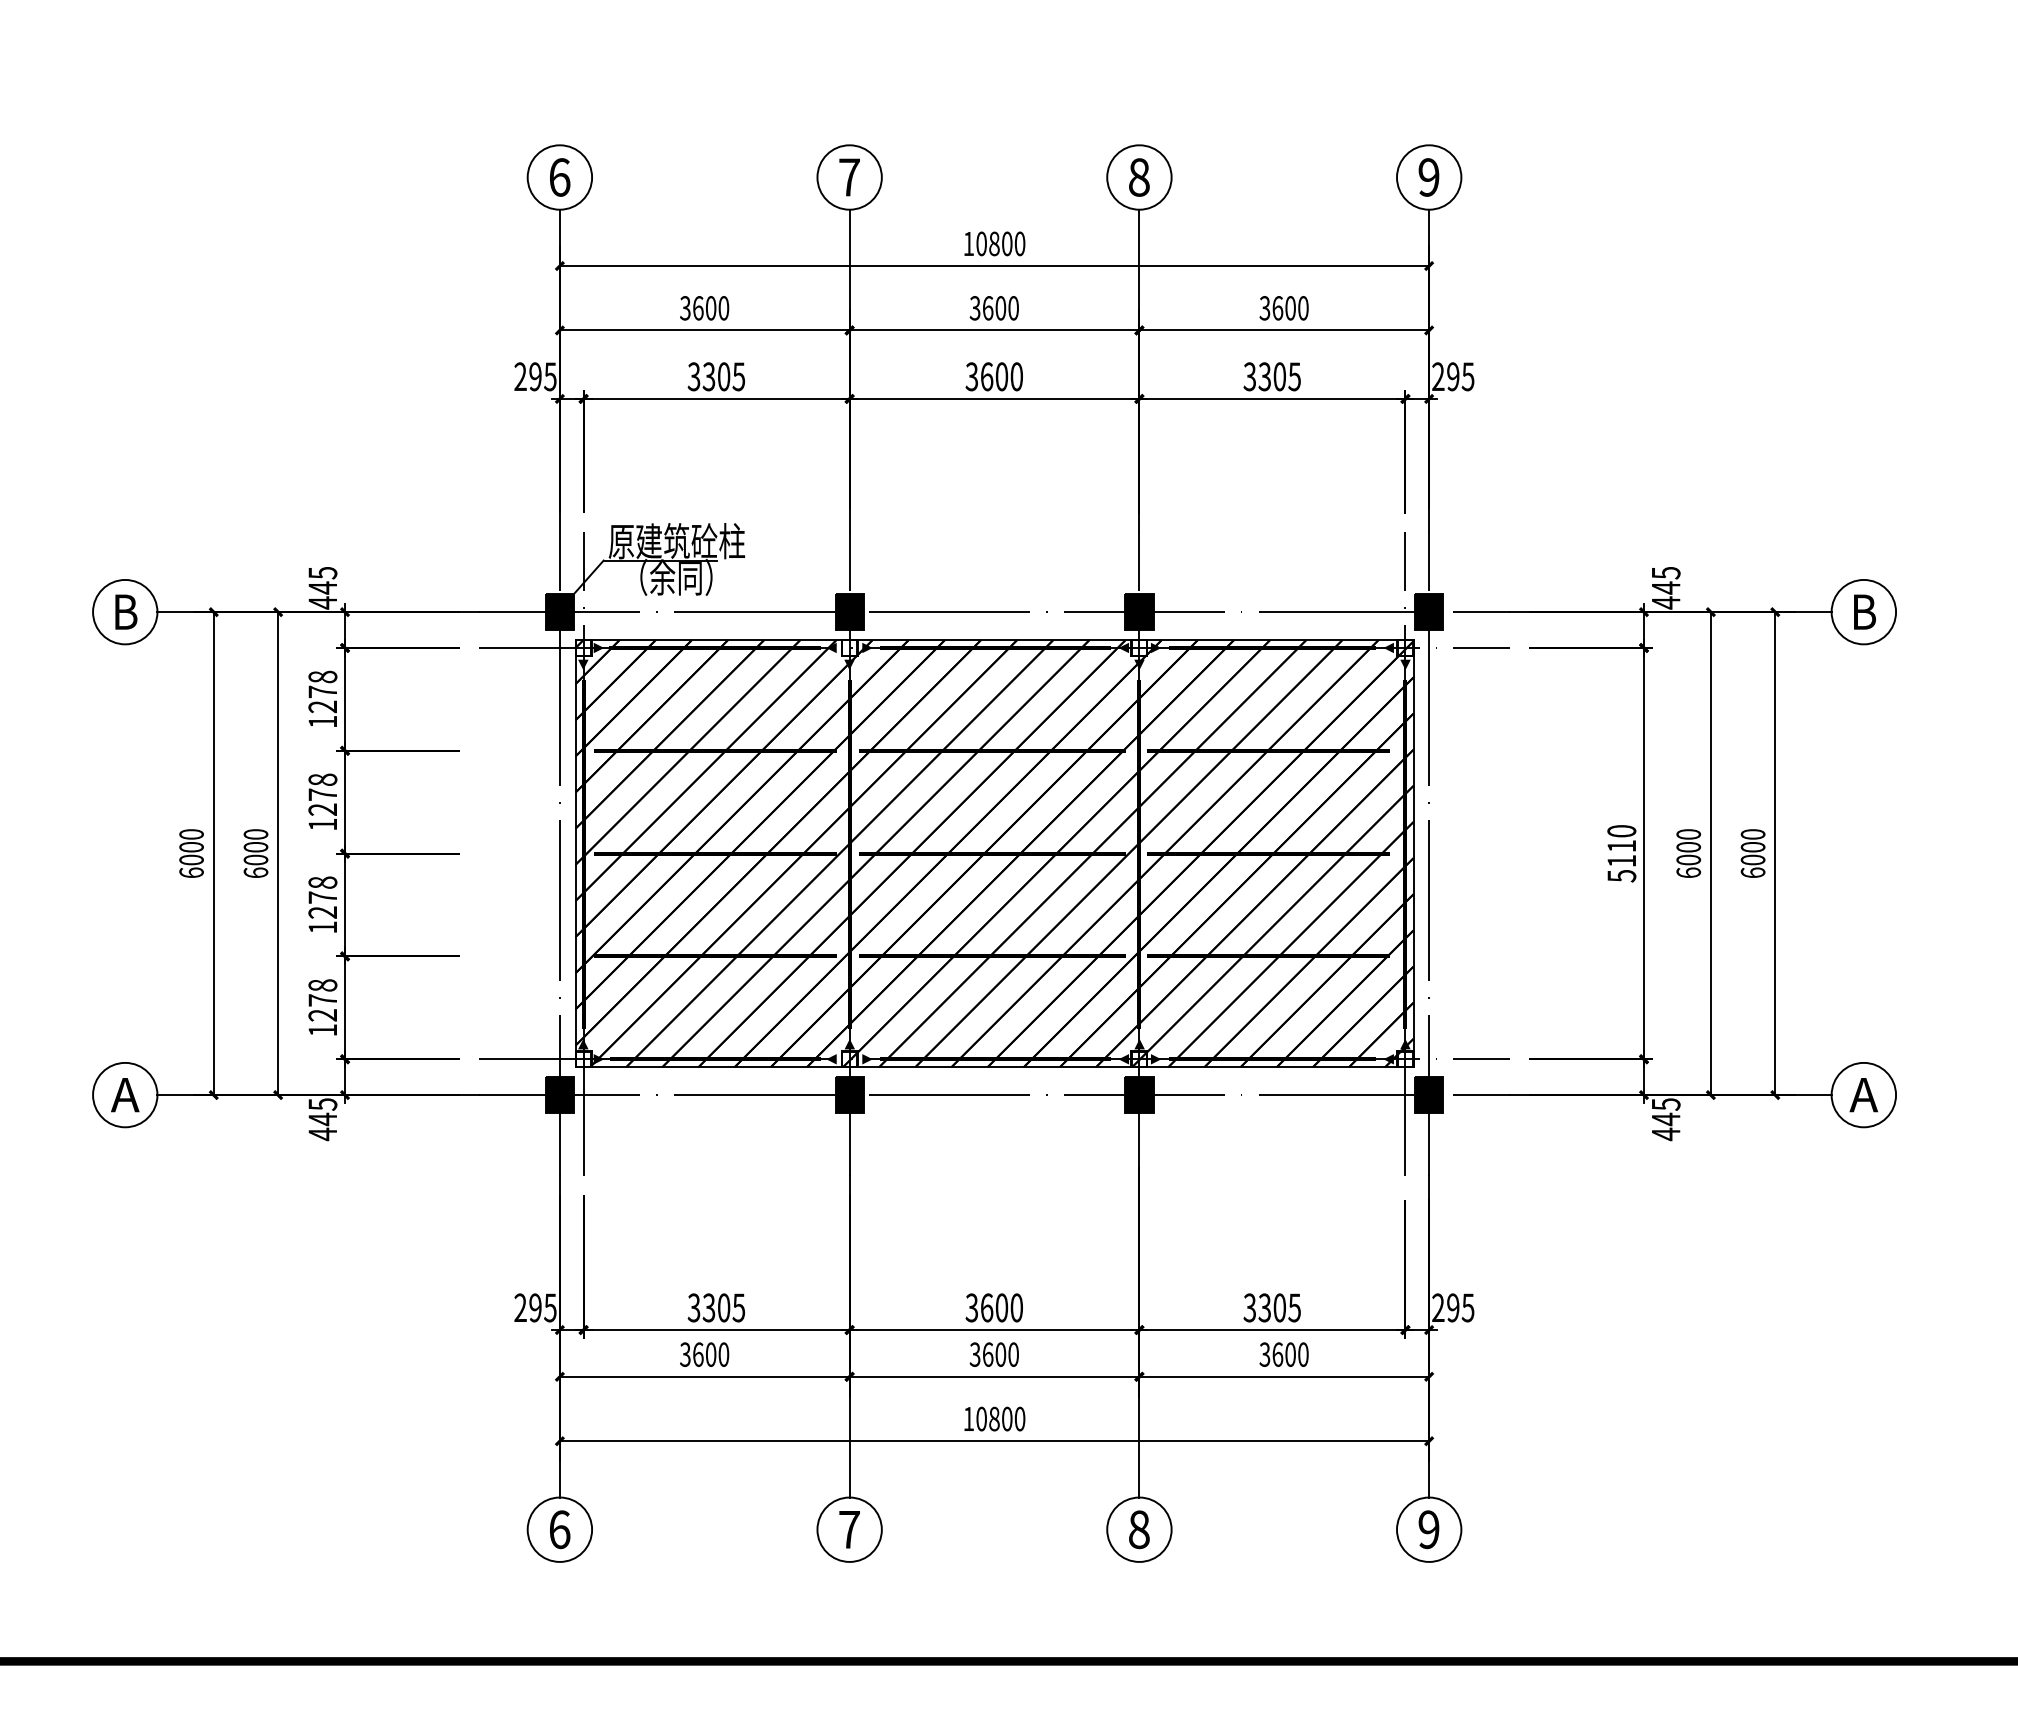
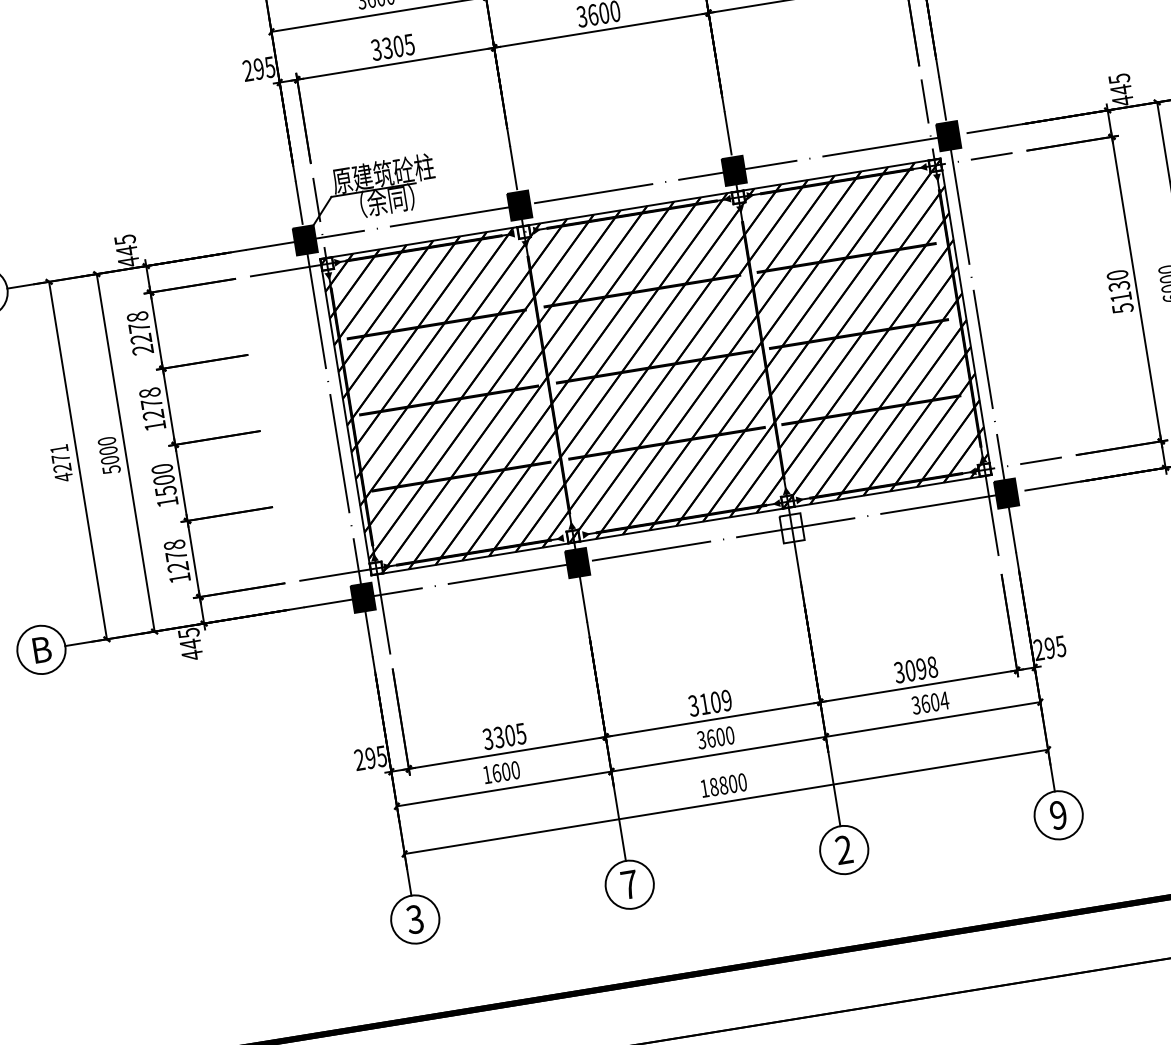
text: (322, 721) -> (142, 349), 1278 -> 2278
text: (1621, 846) -> (1119, 286), 5110 -> 5130
text: (191, 853) -> (61, 463), 6000 -> 4271
text: (255, 872) -> (111, 469), 6000 -> 5000
text: (322, 897) -> (163, 480), 1278 -> 1500
fill: (1139, 1094) -> (792, 527), removed
text: (125, 1095) -> (41, 650), A -> B
text: (1001, 1307) -> (715, 702), 3600 -> 3109
text: (1279, 1307) -> (921, 668), 3305 -> 3098
text: (685, 1354) -> (487, 774), 3600 -> 1600
text: (1303, 1354) -> (944, 700), 3600 -> 3604
text: (981, 1418) -> (714, 786), 10800 -> 18800
text: (559, 1529) -> (414, 919), 6 -> 3
text: (1139, 1529) -> (844, 849), 8 -> 2

